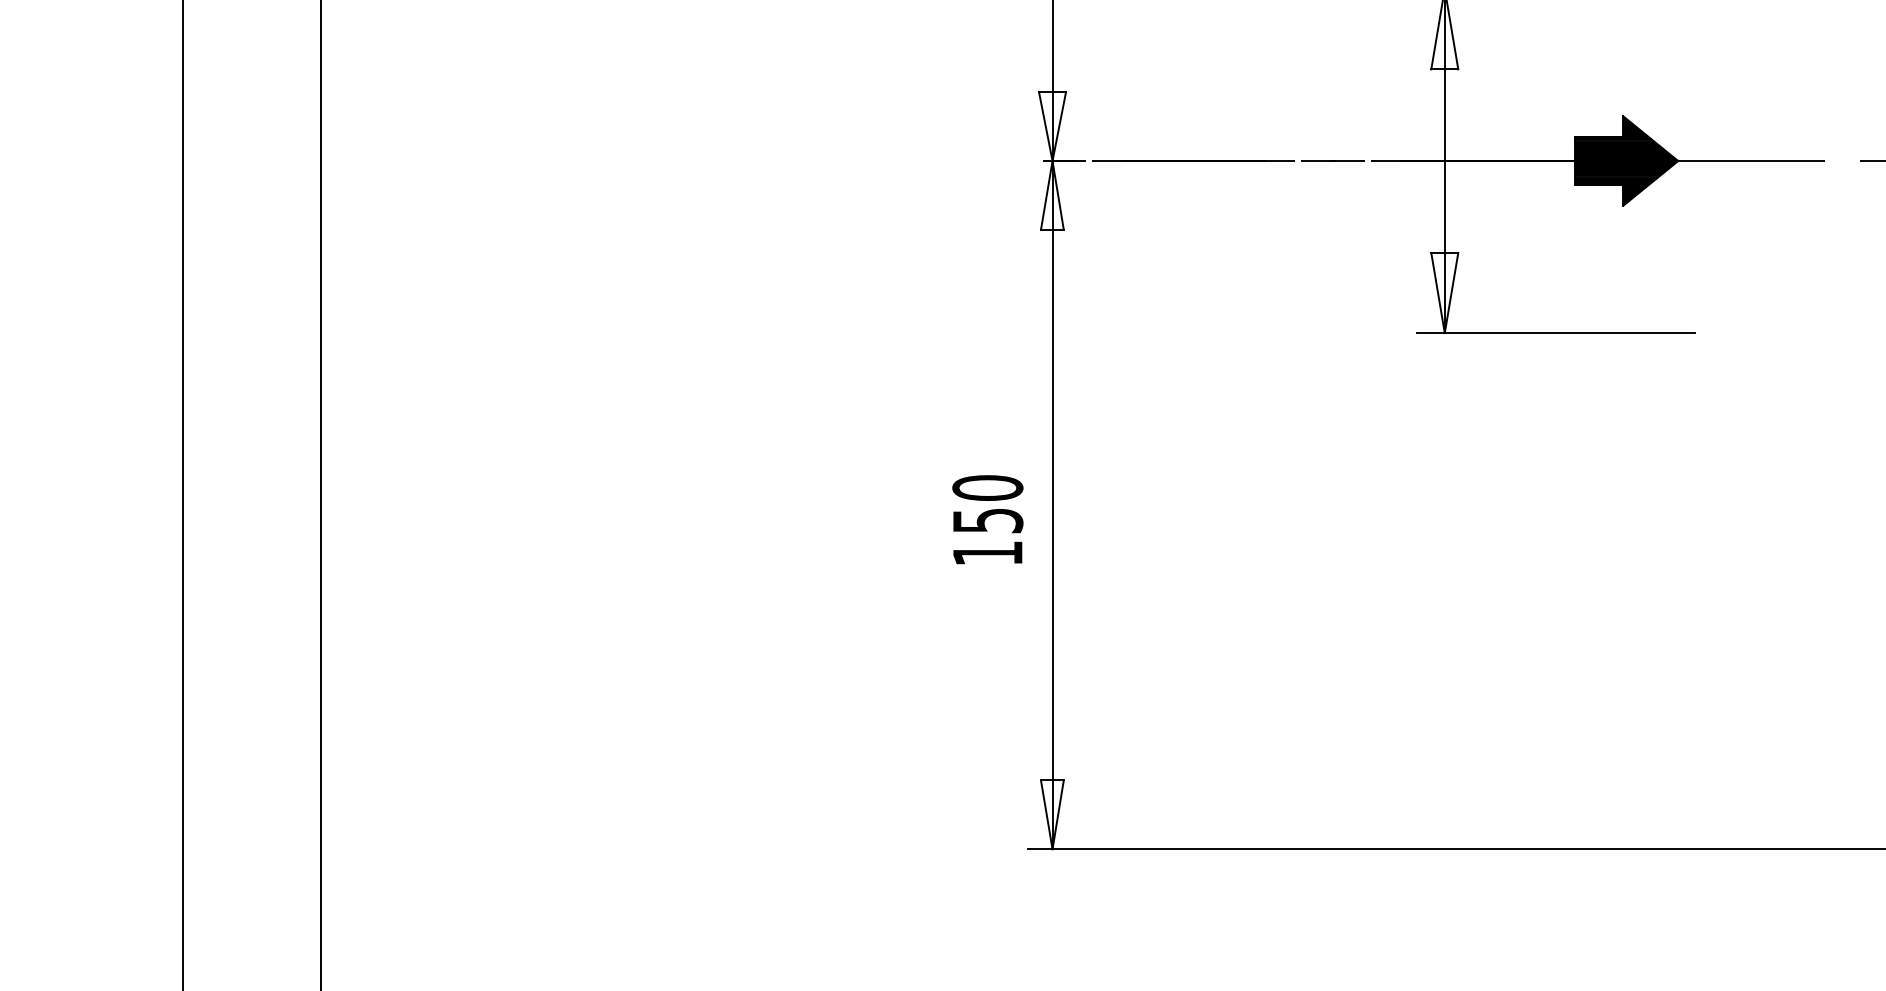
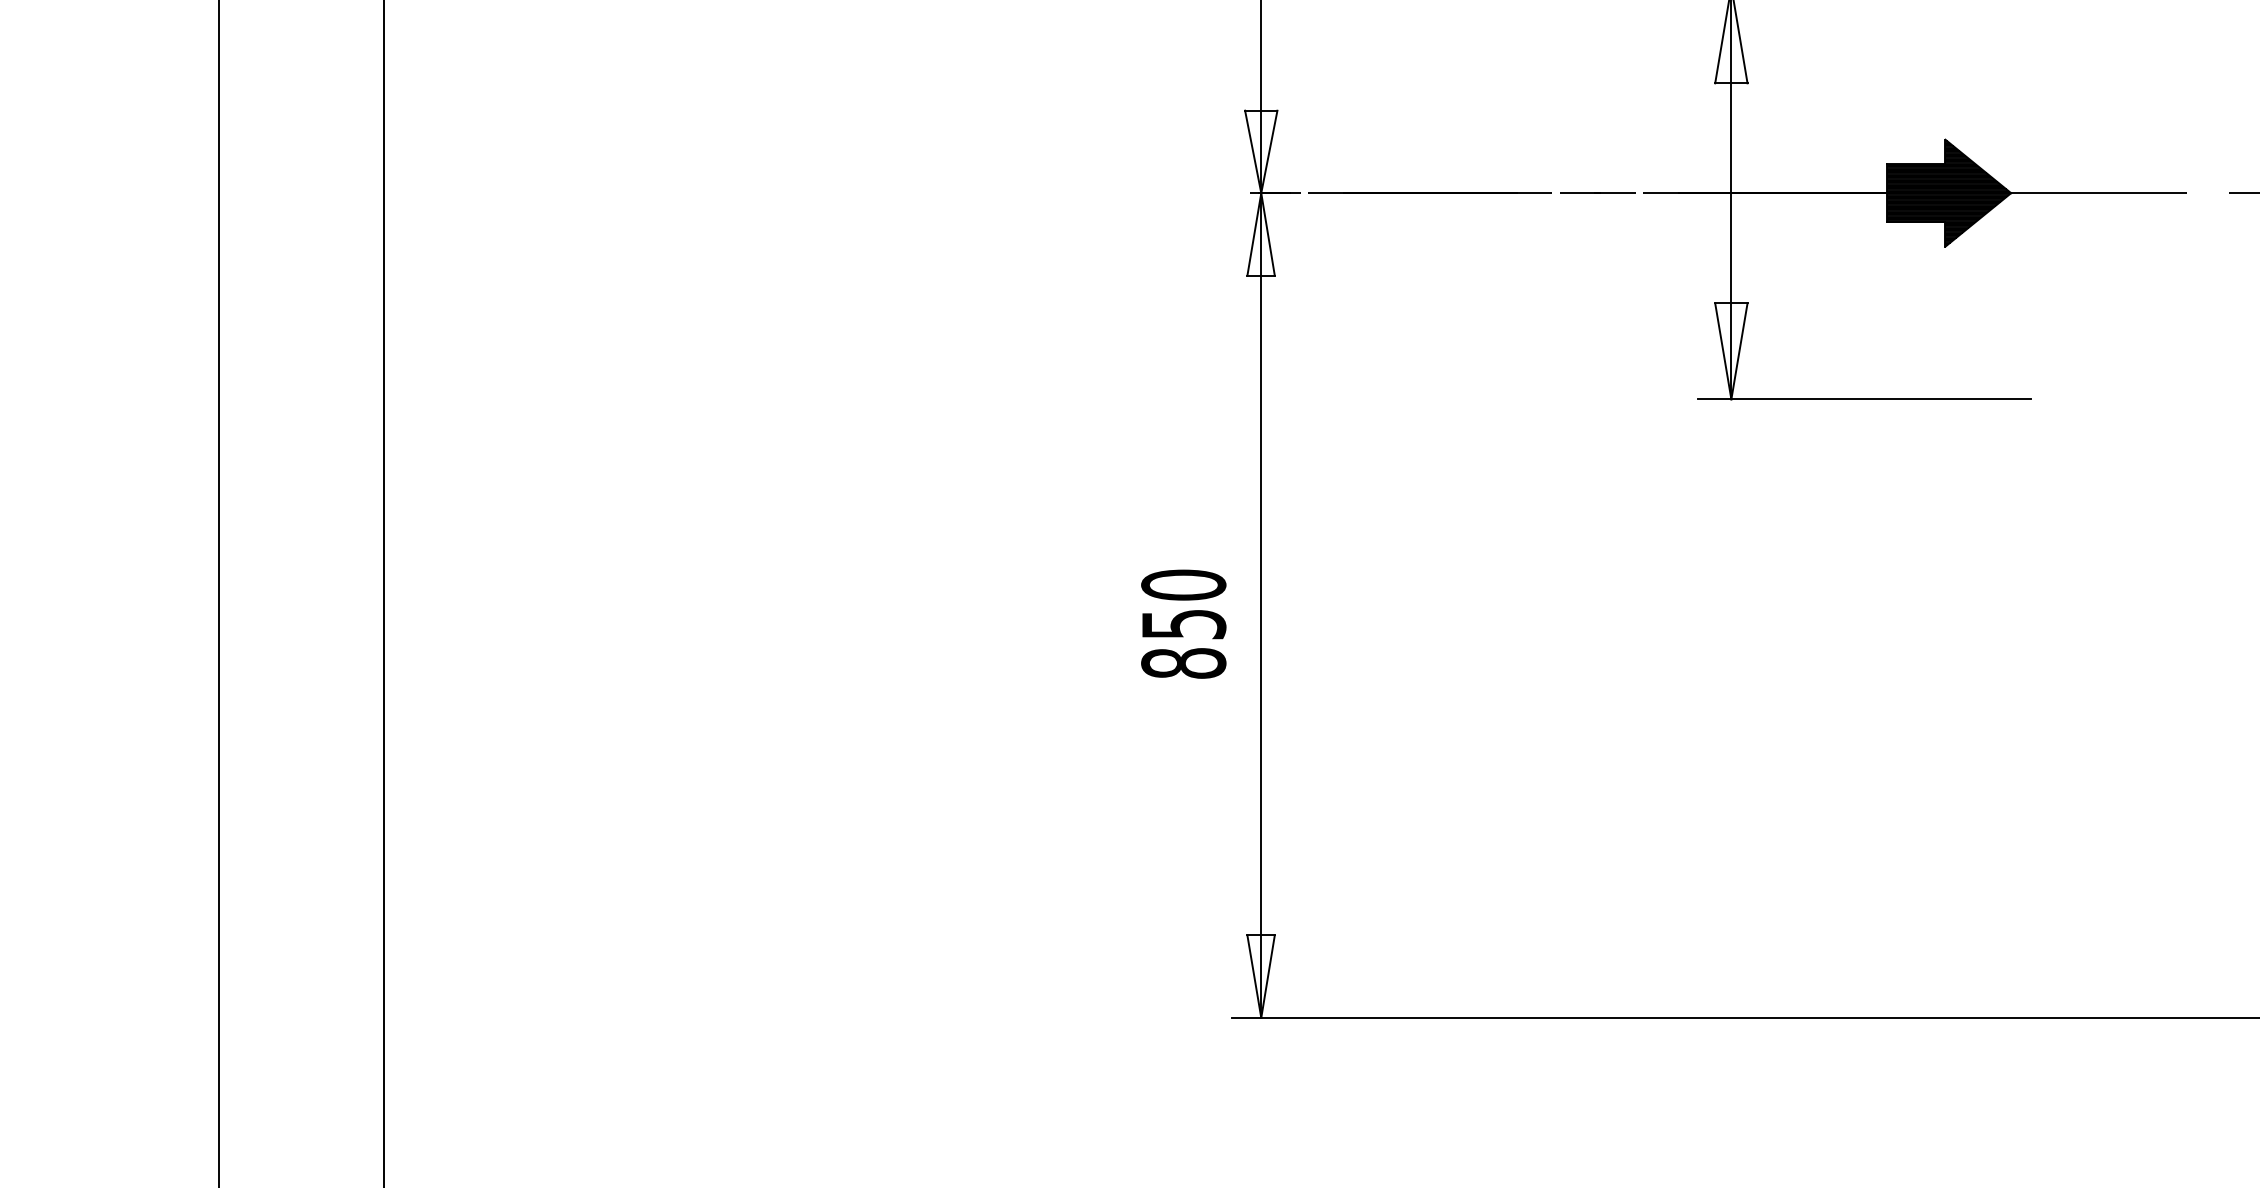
text: (987, 553) -> (1183, 663), 150 -> 850

